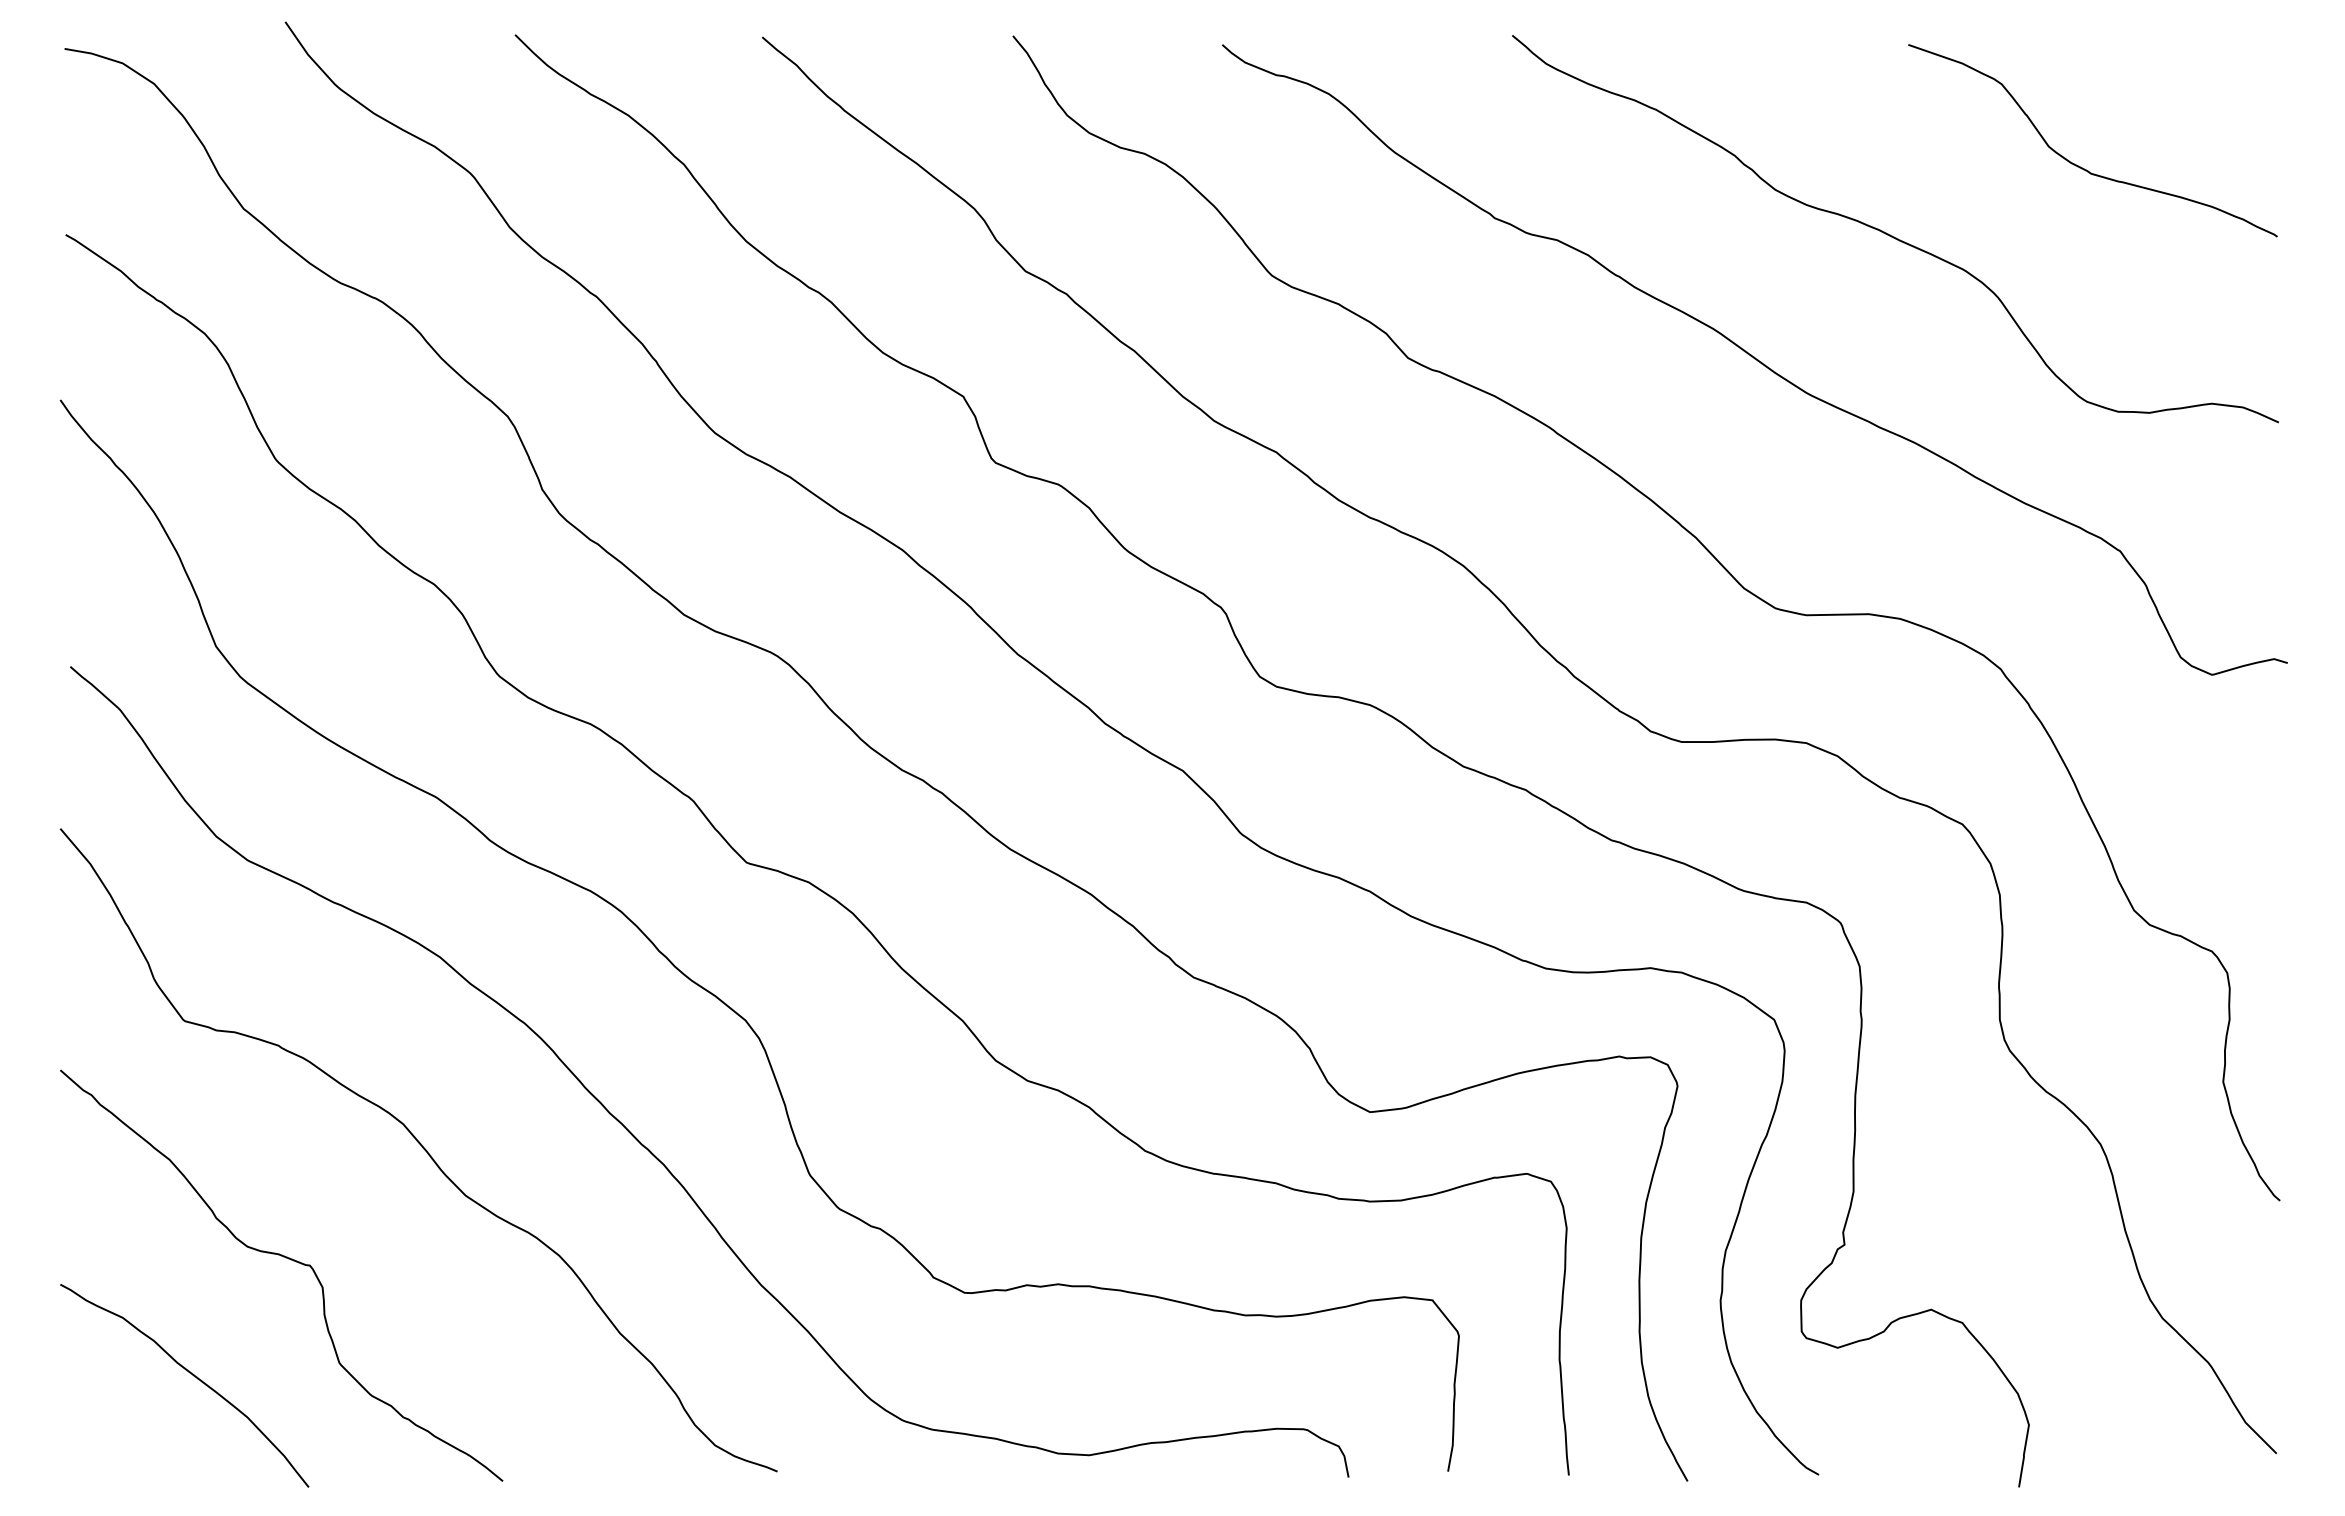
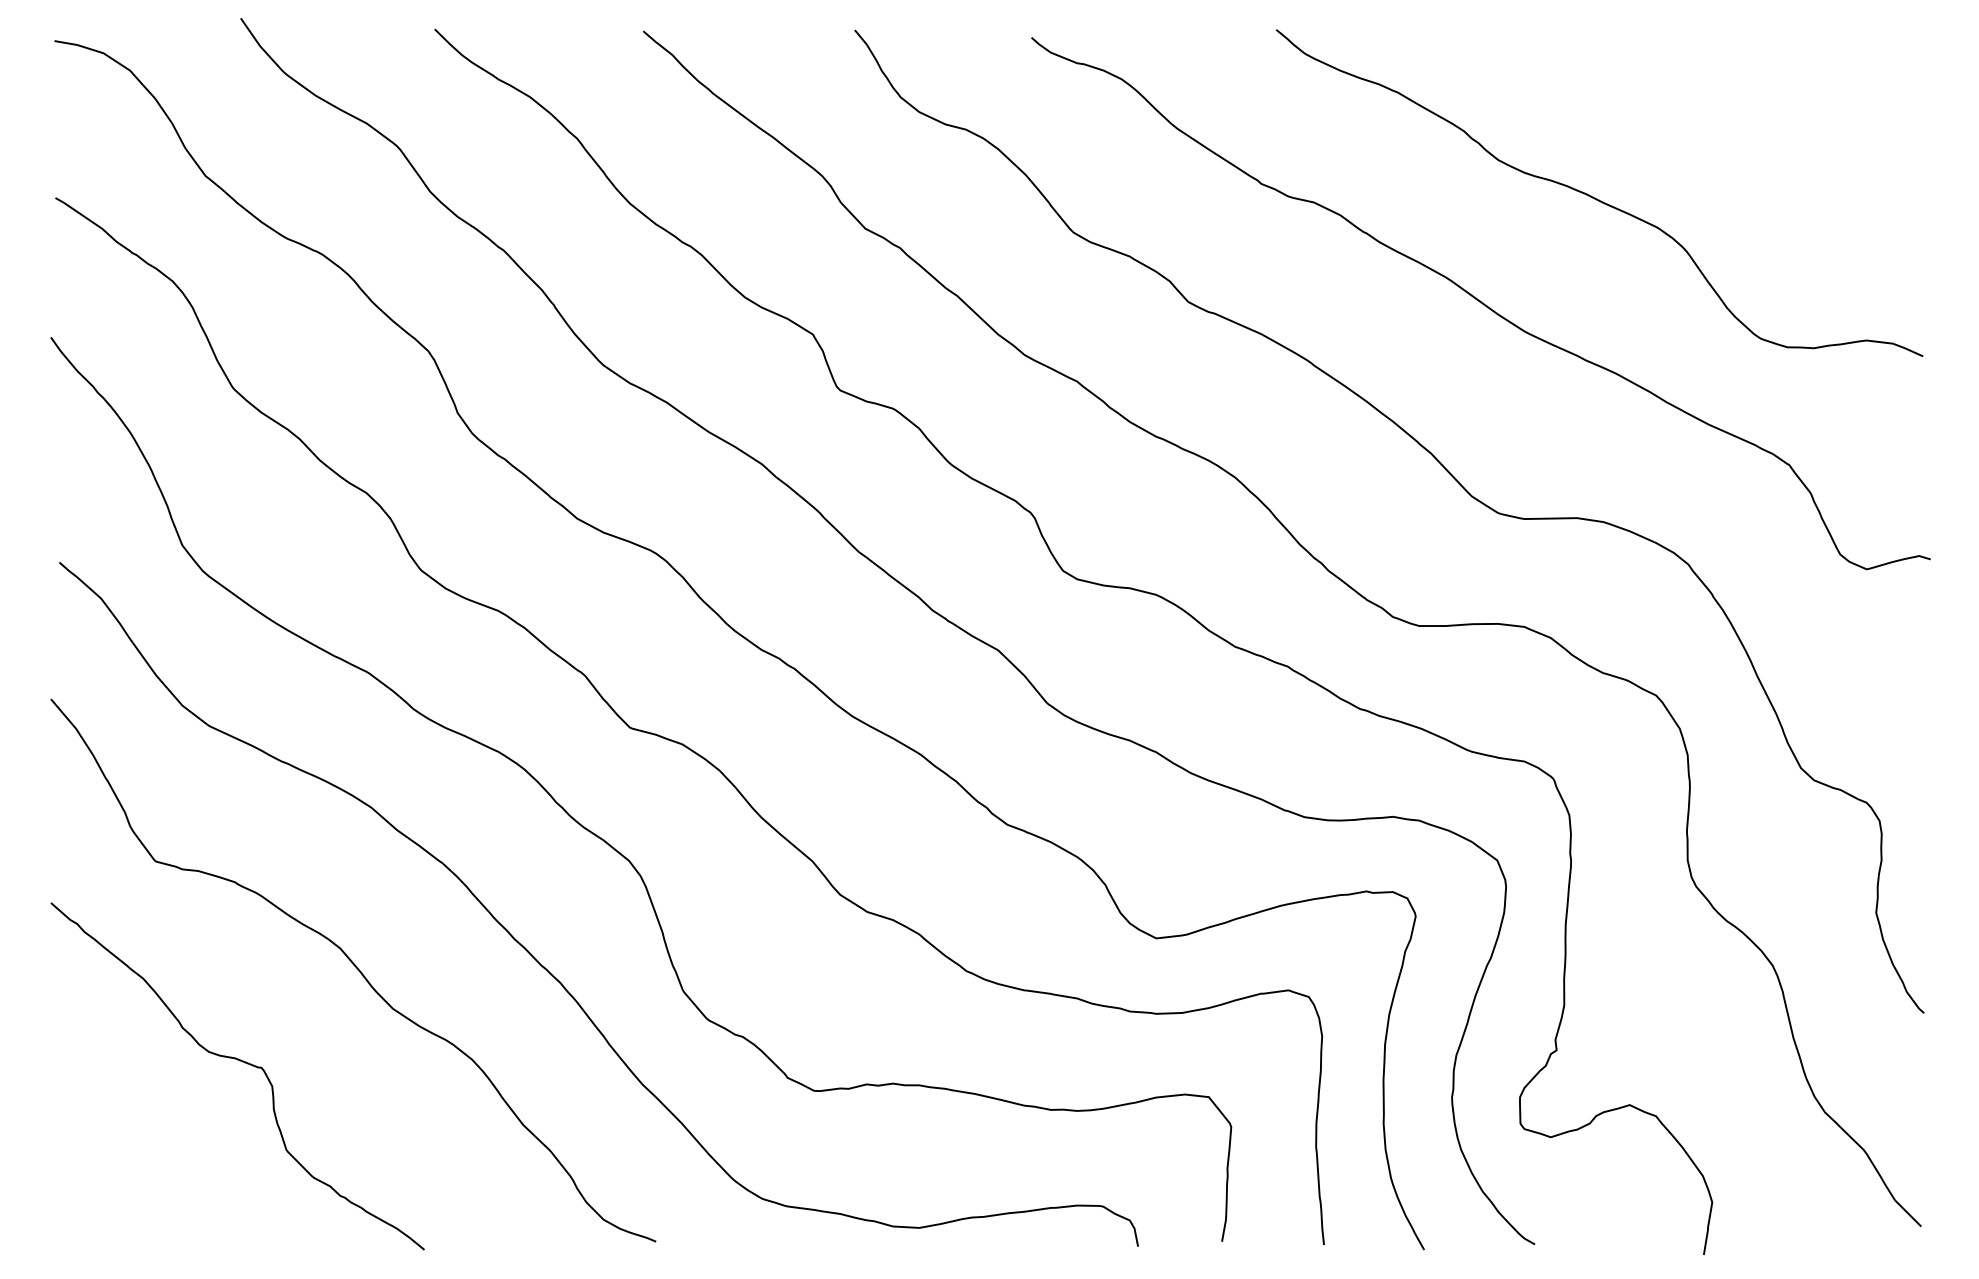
curve: (2080, 166) -> (1755, 140), removed
curve: (193, 1376) -> (163, 1161), removed

